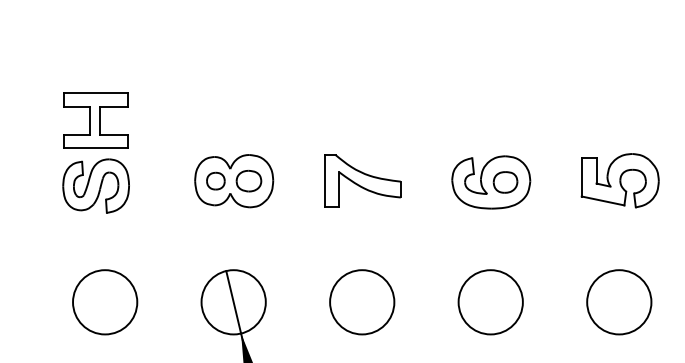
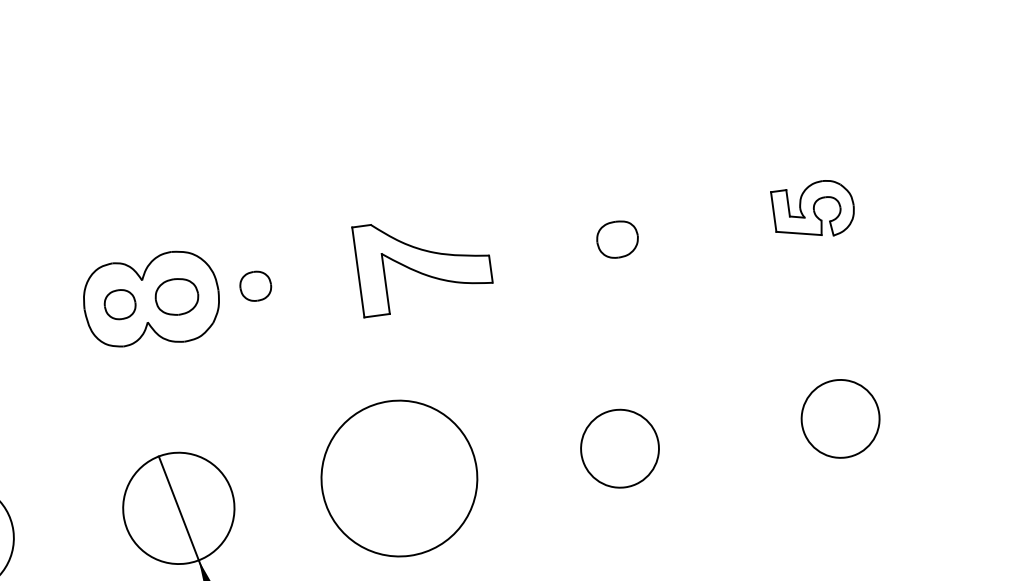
part: (294, 180) -> (254, 285), added
part: (362, 180) -> (423, 262), moved
part: (619, 180) -> (812, 209), size x0.6
part: (491, 182) -> (593, 242), removed
circle: (362, 302) -> (399, 478), size x1.4
circle: (490, 302) -> (619, 449), size x0.7
circle: (619, 302) -> (841, 419), size x0.7

